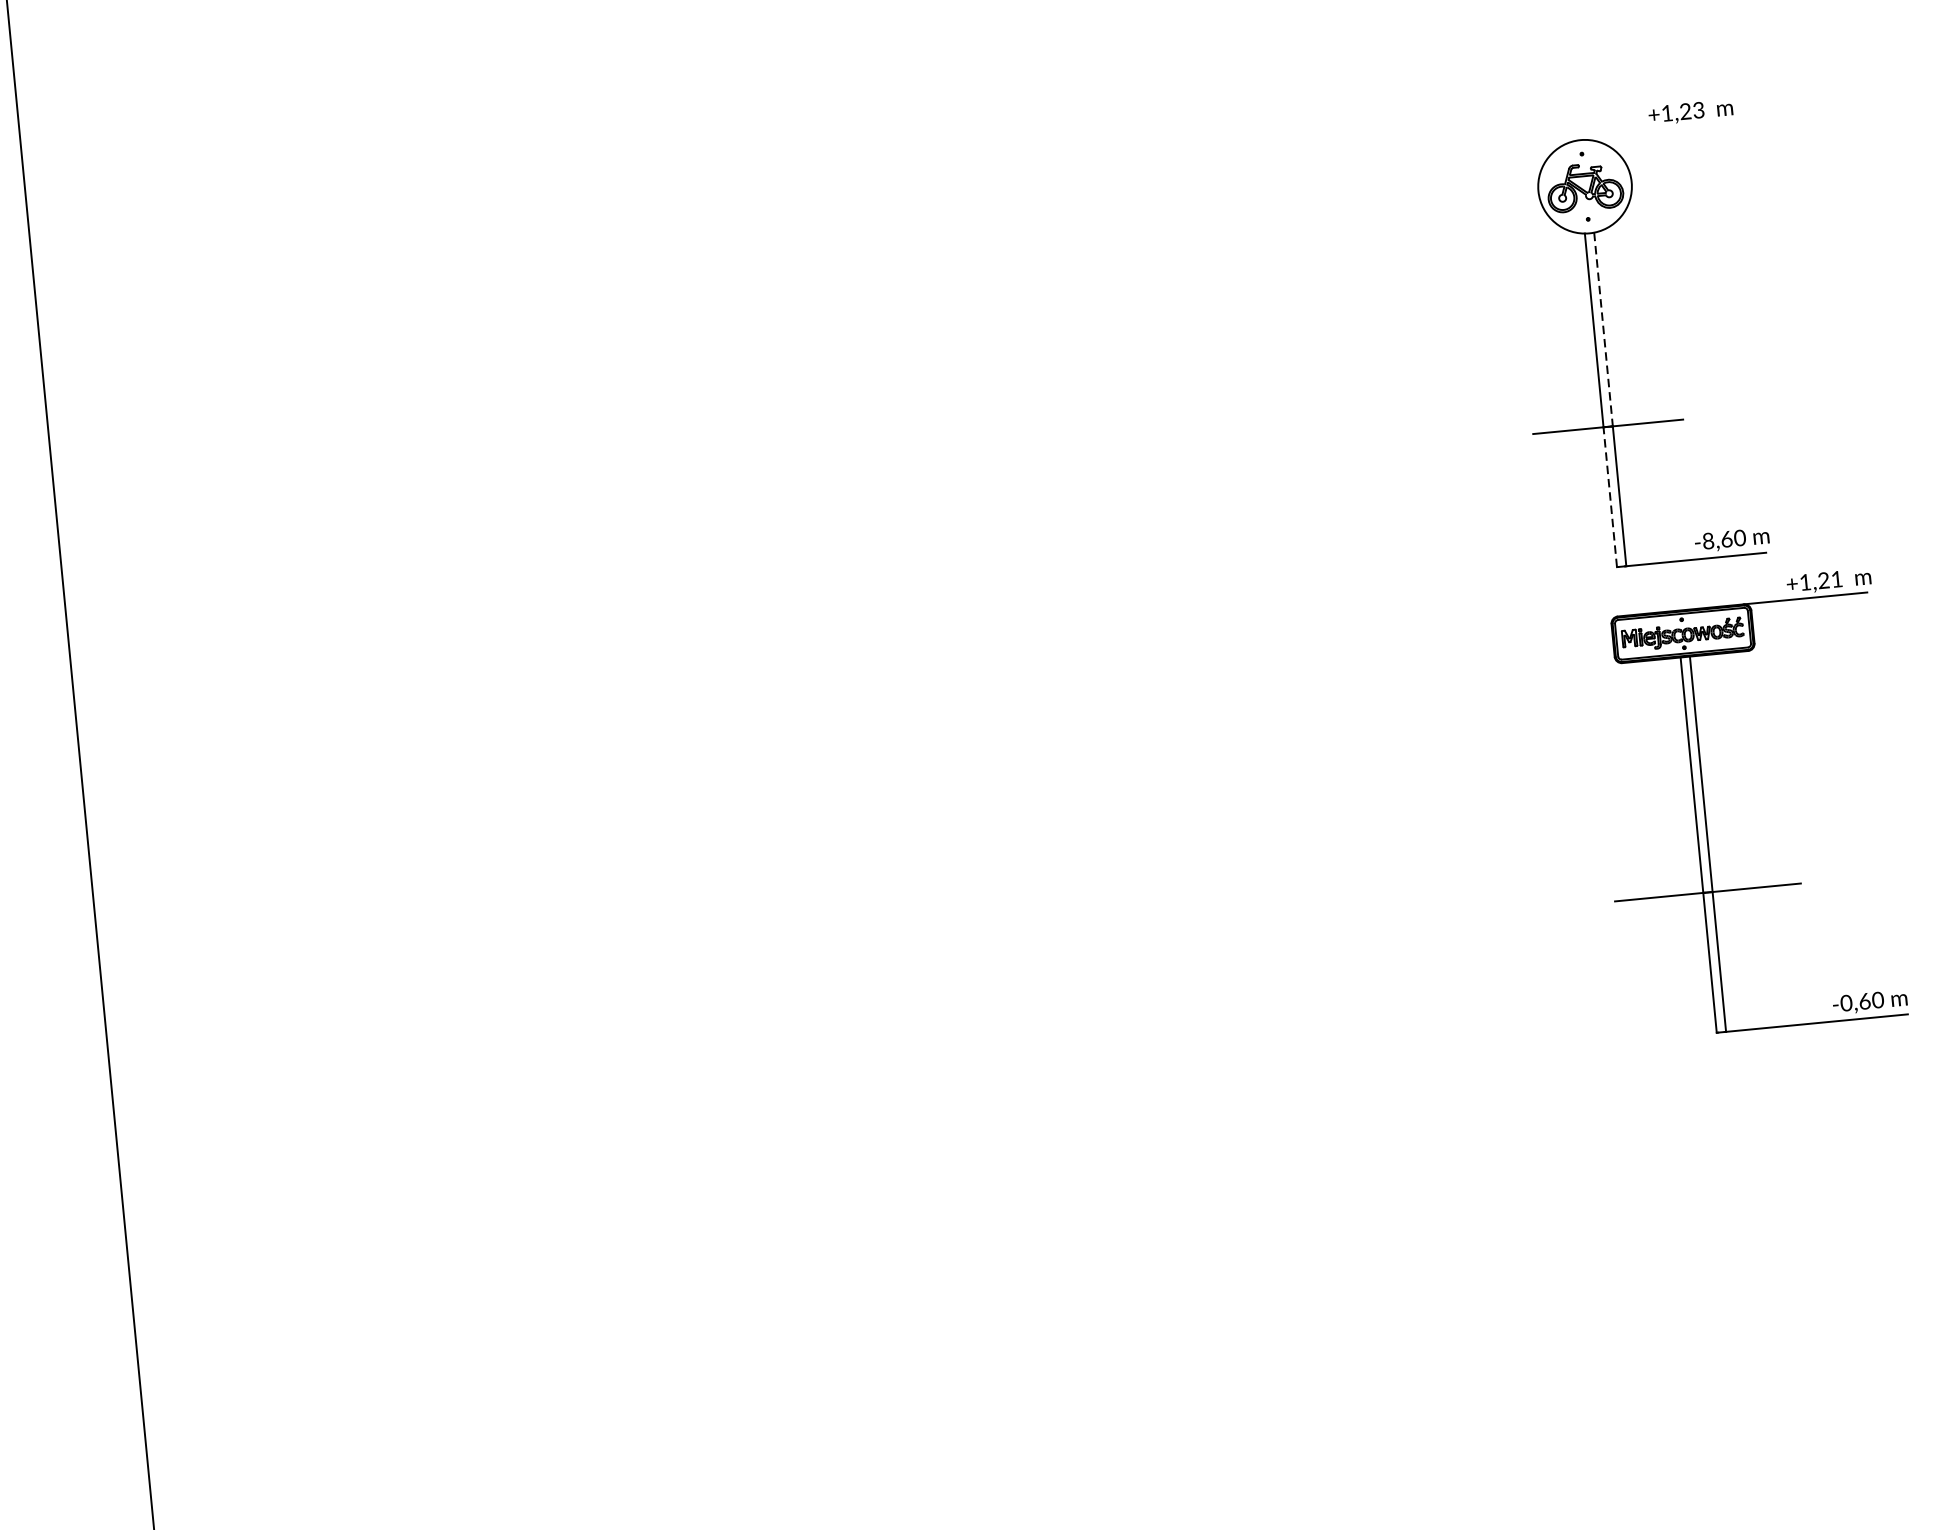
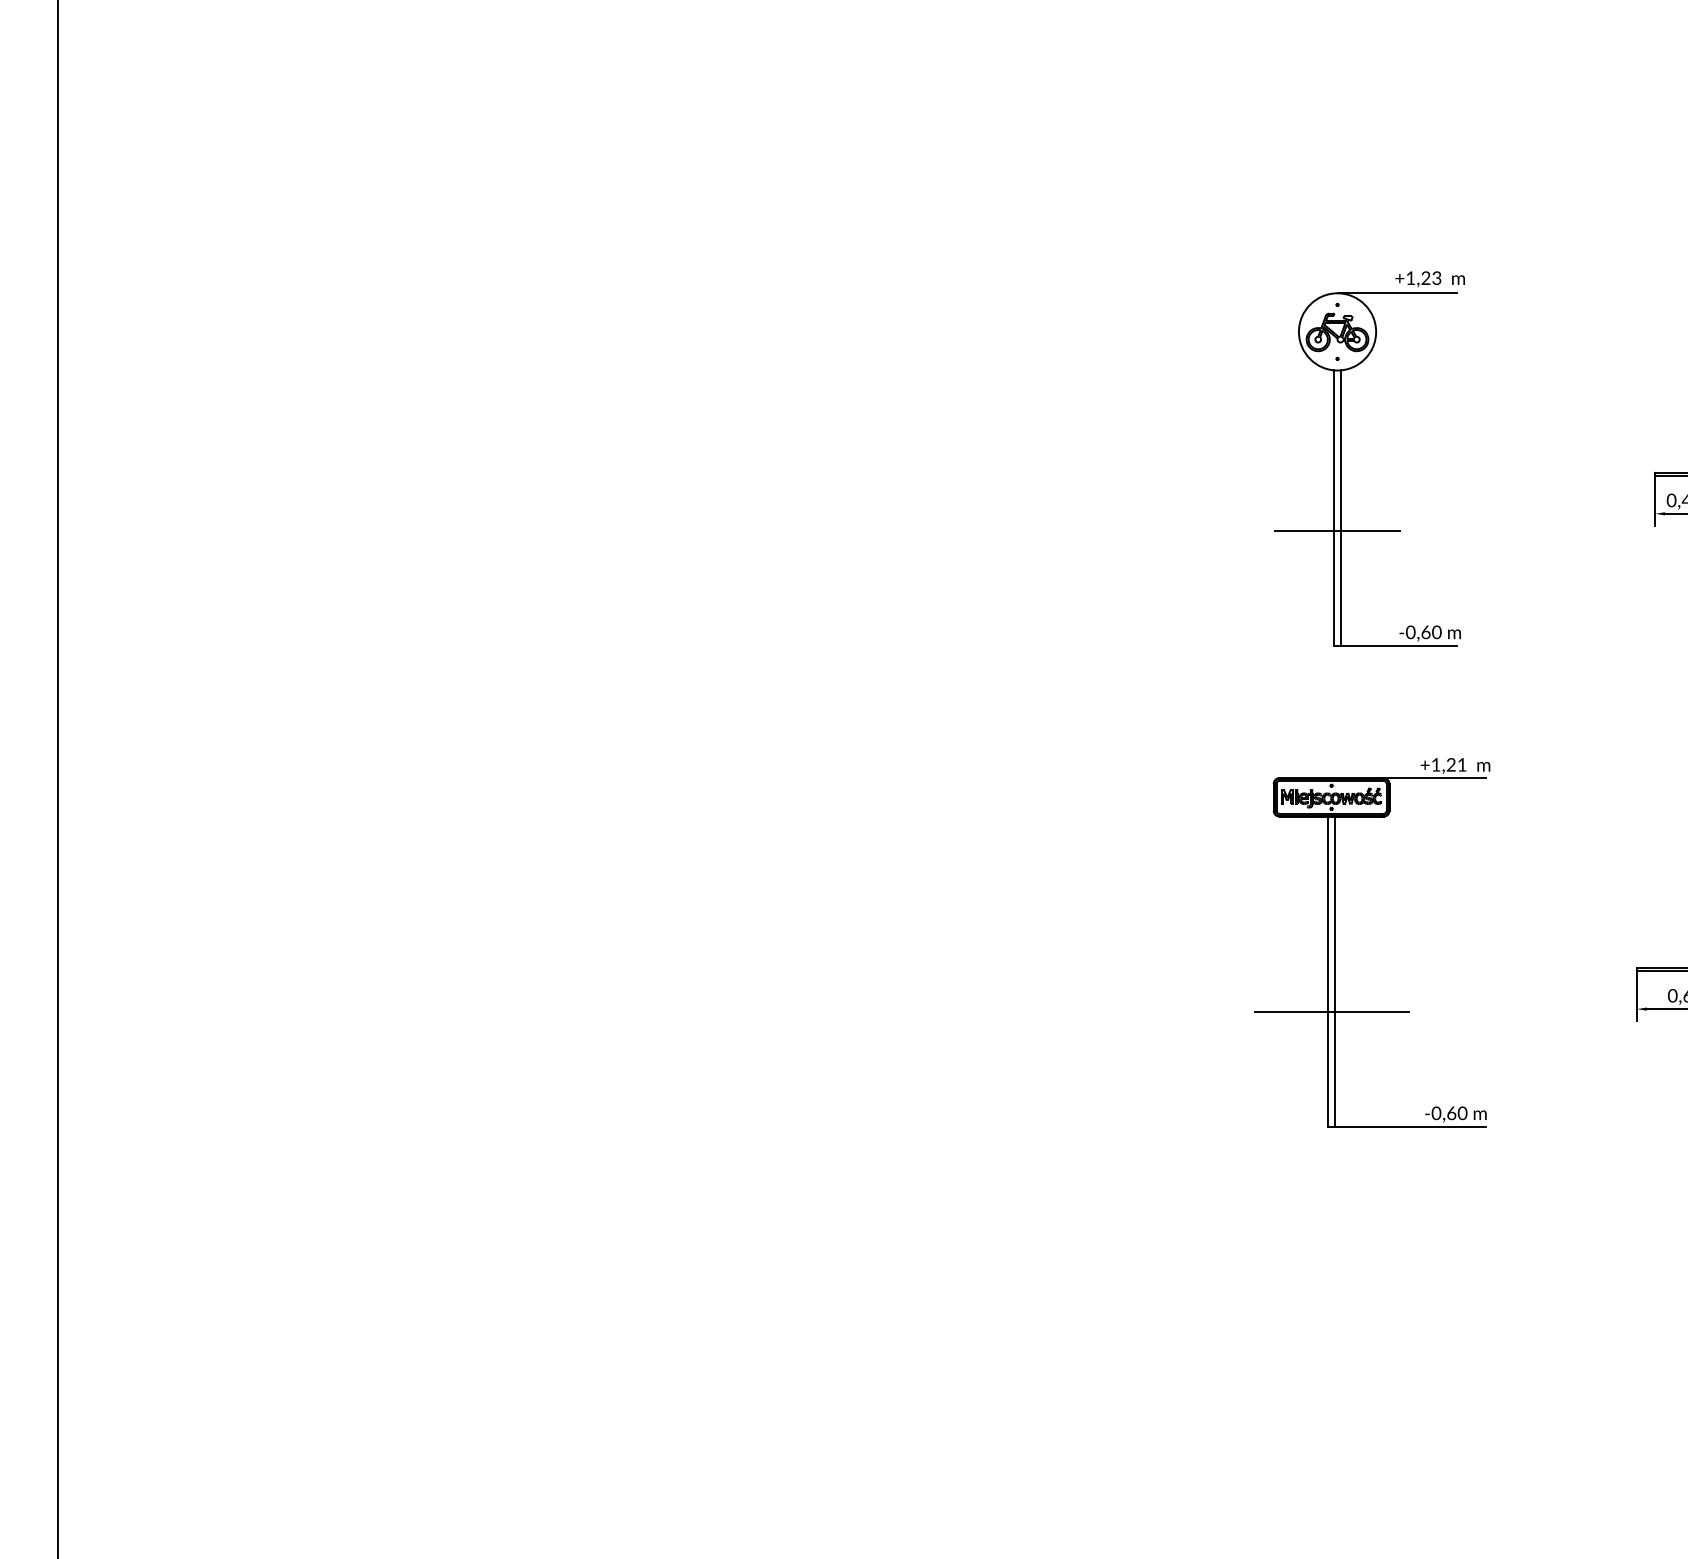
line: (1653, 133) -> (1397, 293), added
line: (1603, 330) -> (1341, 451), dashed -> solid
line: (1610, 497) -> (1333, 588), dashed -> solid
text: (1708, 541) -> (1410, 632), -8,60 -> -0,60
part: (1704, 808) -> (1335, 942), moved

